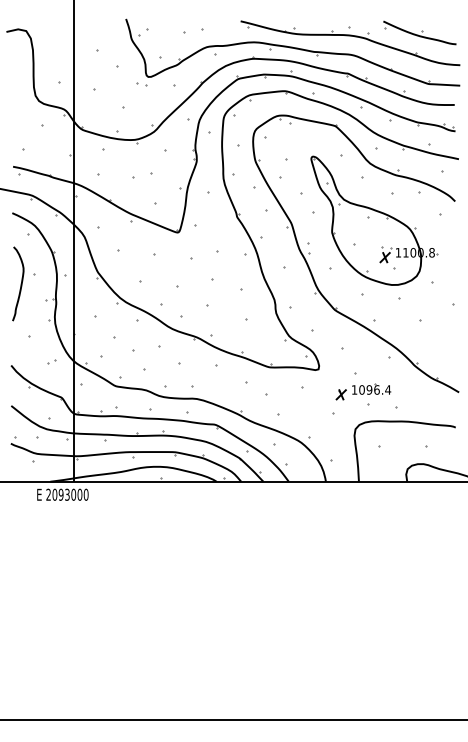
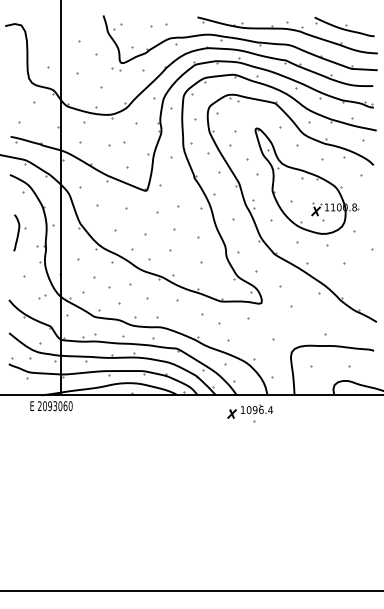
part: (23, 283) -> (19, 232), size x0.6
part: (362, 394) -> (249, 413), moved
text: (79, 494) -> (65, 405), 2093000 -> 2093060

